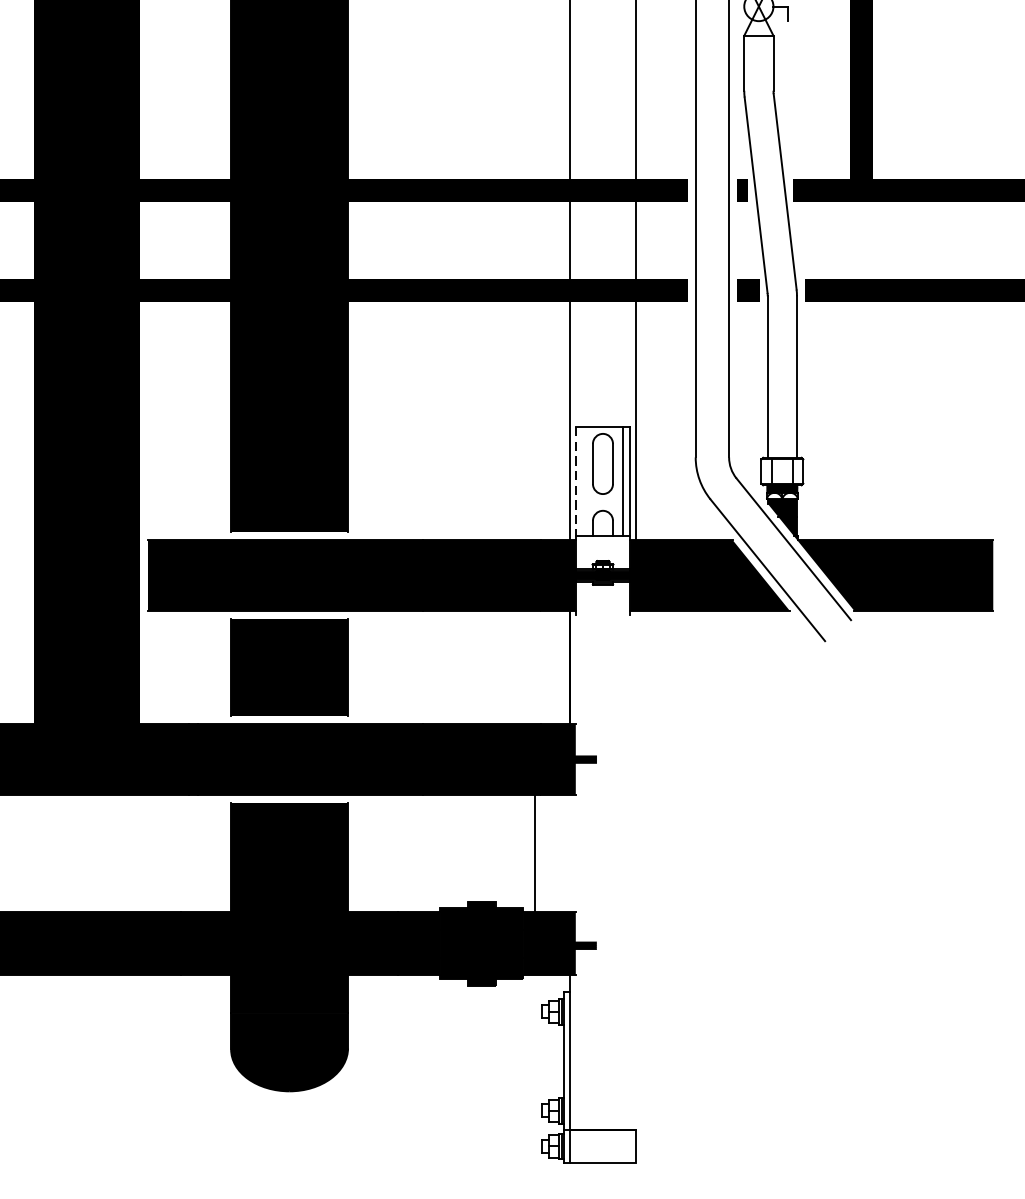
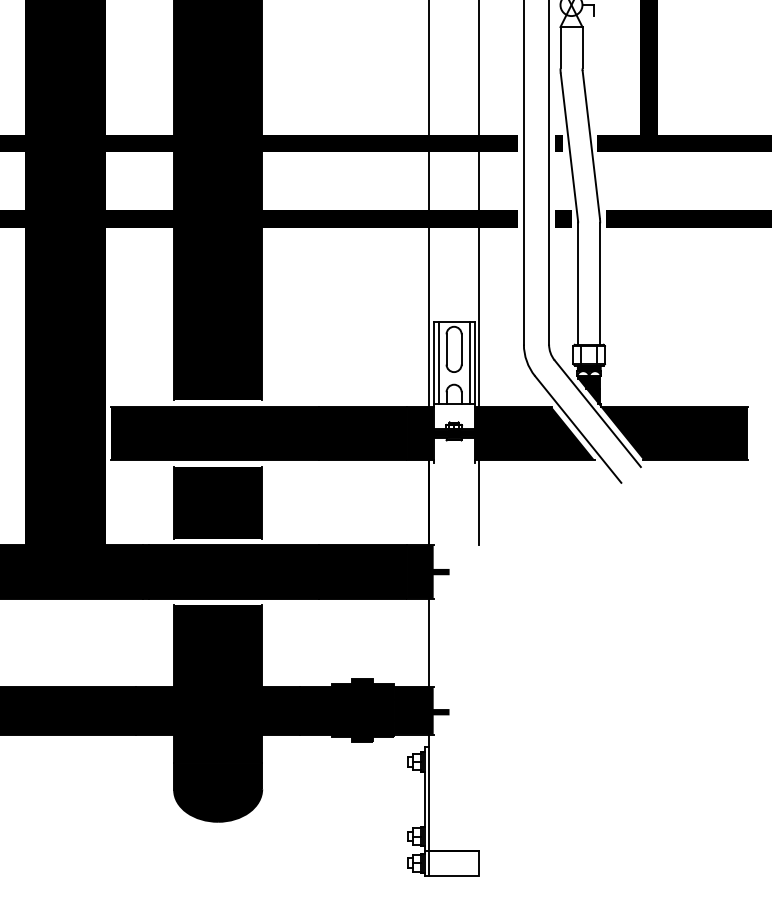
line: (582, 481) -> (438, 362), added
line: (575, 483) -> (433, 364), dashed -> solid
line: (636, 667) -> (479, 502), added
line: (534, 853) -> (428, 642), moved

